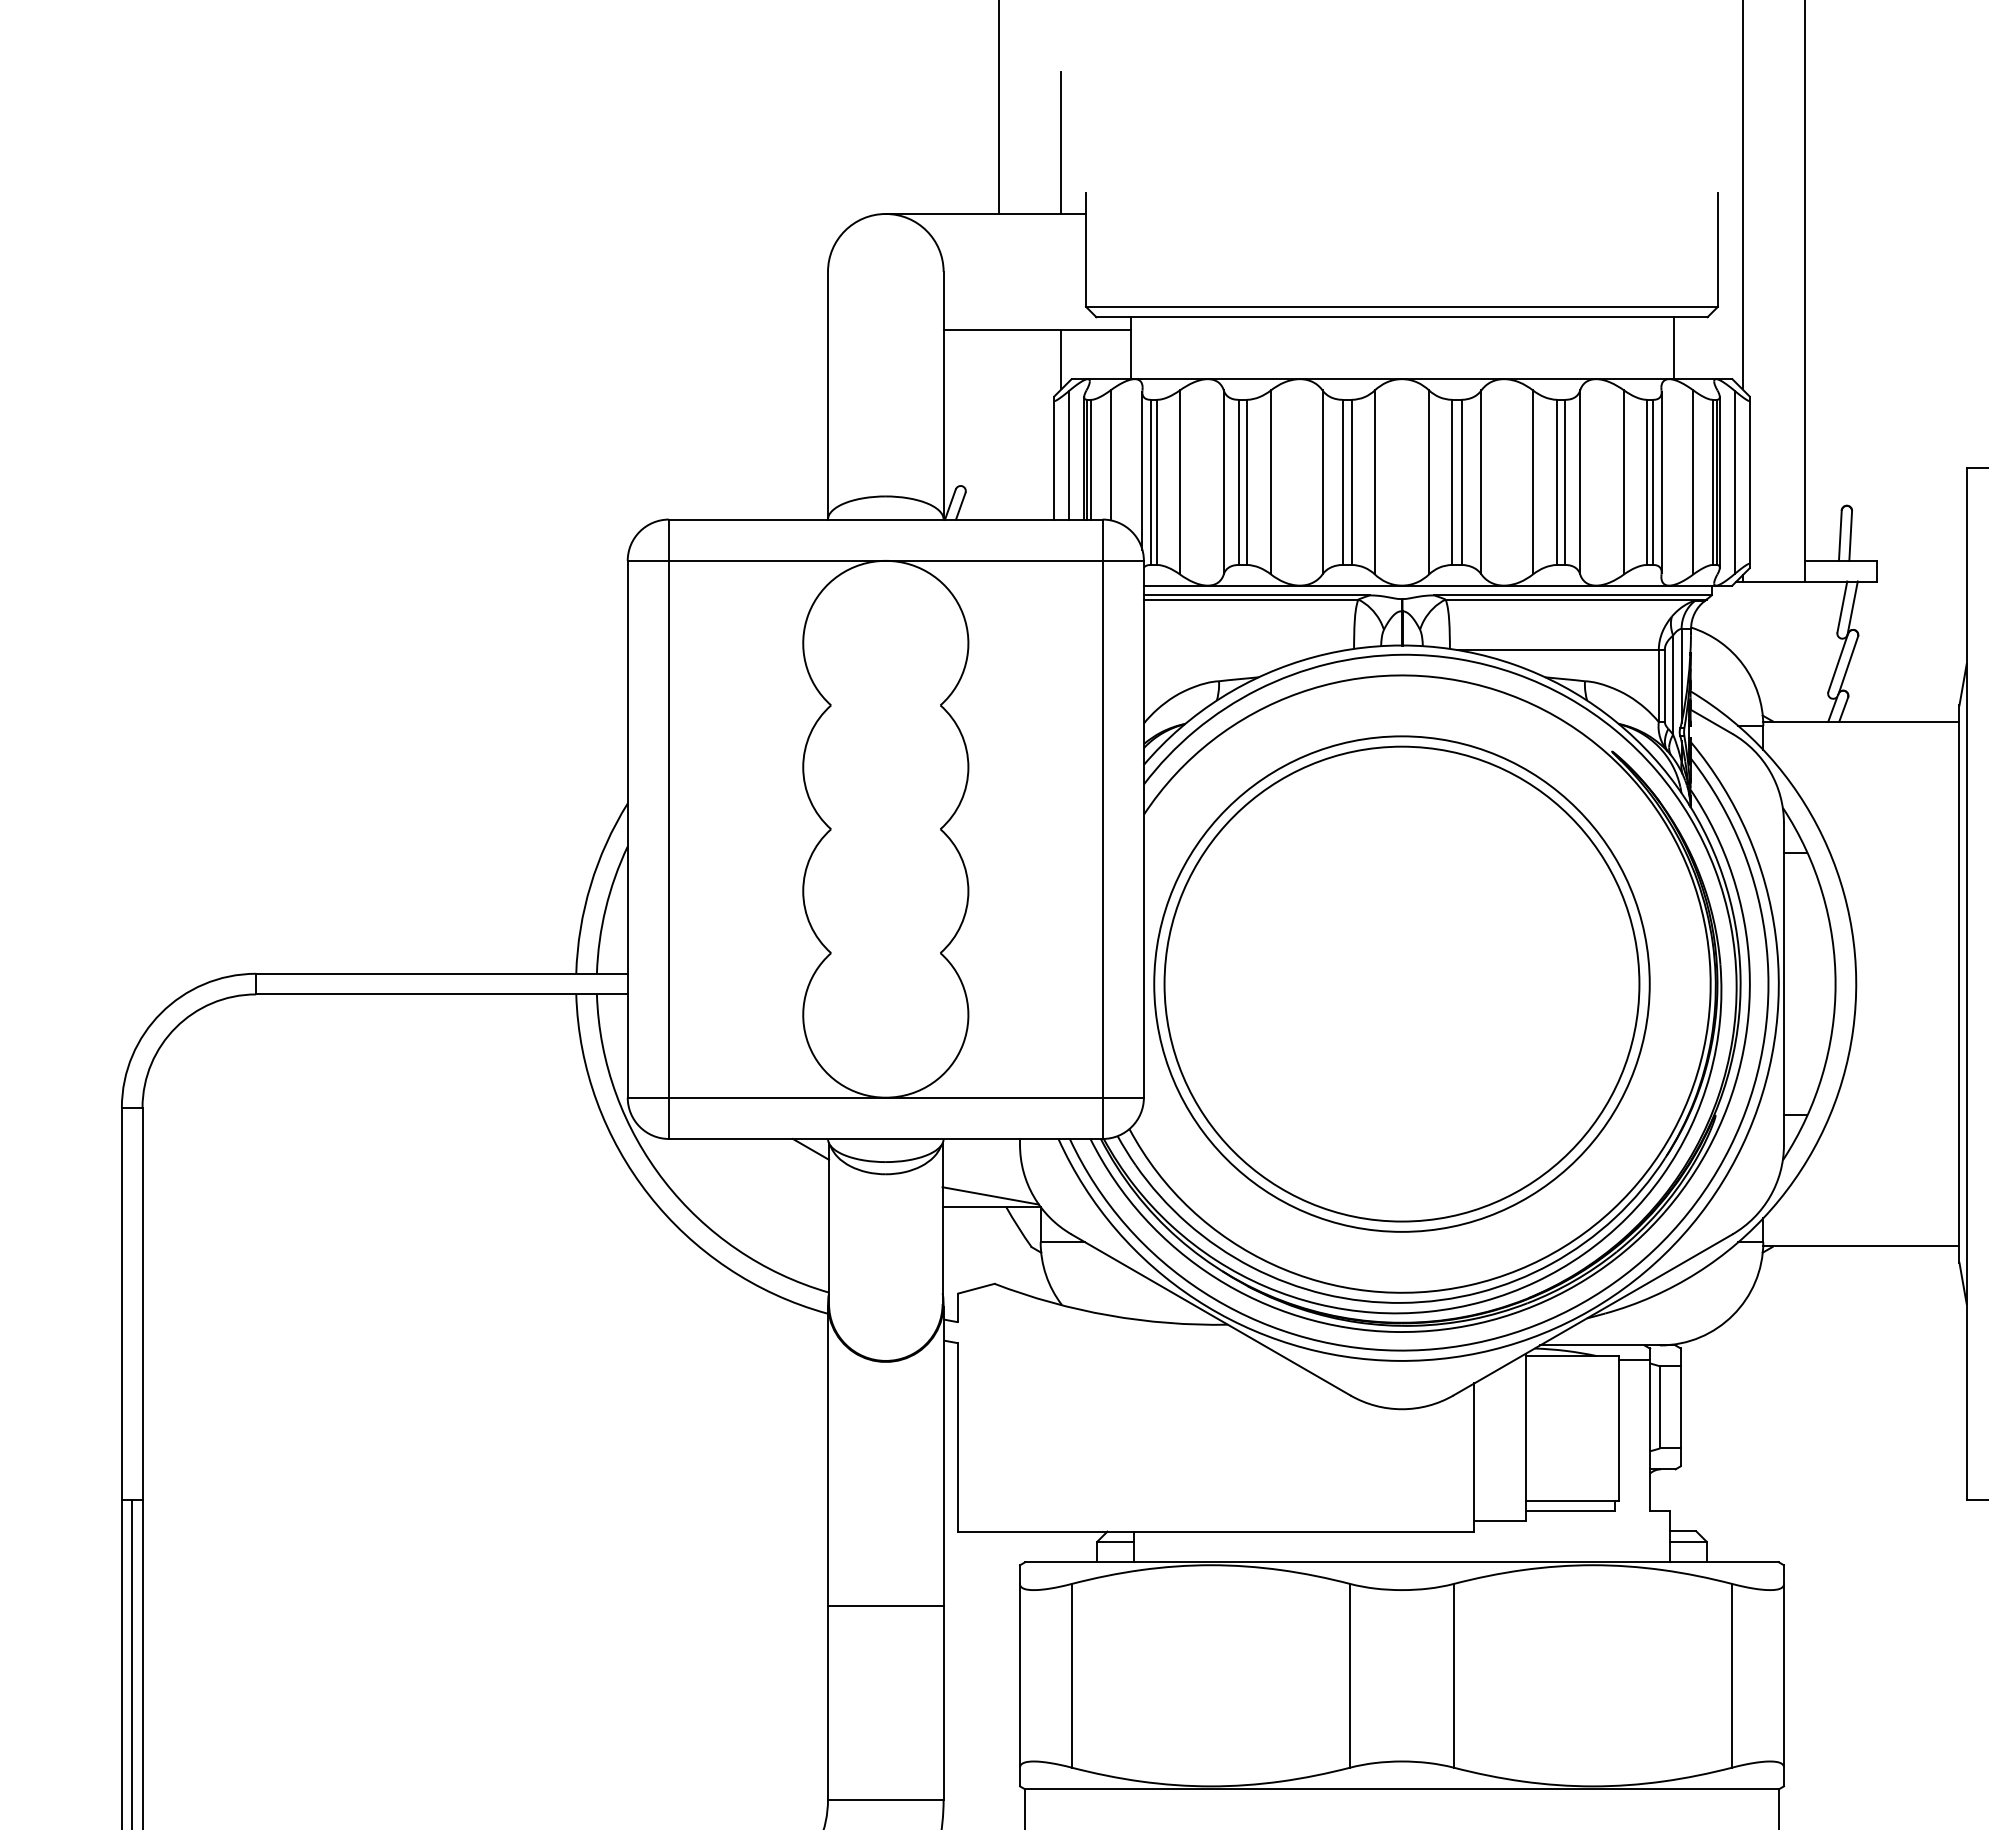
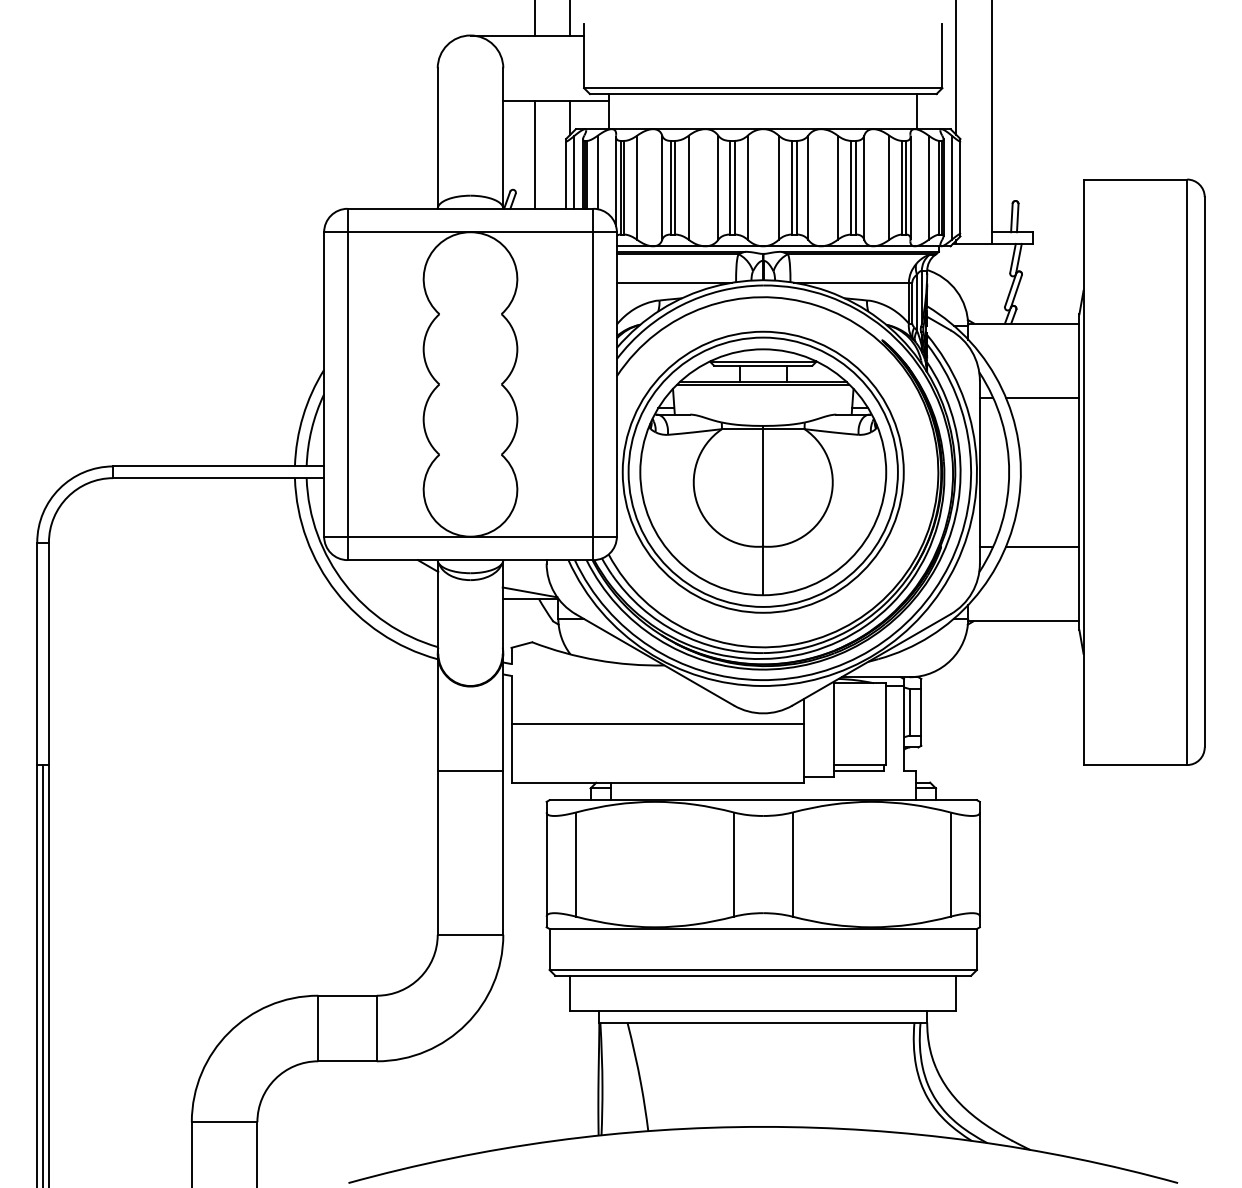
line: (998, 423) -> (534, 154), added
line: (1245, 649) -> (674, 282), added
line: (1894, 852) -> (1042, 397), added
part: (1402, 984) -> (763, 472), added
line: (1894, 1114) -> (1042, 546), added
line: (1215, 1428) -> (657, 724), added
line: (885, 1605) -> (470, 770), moved

